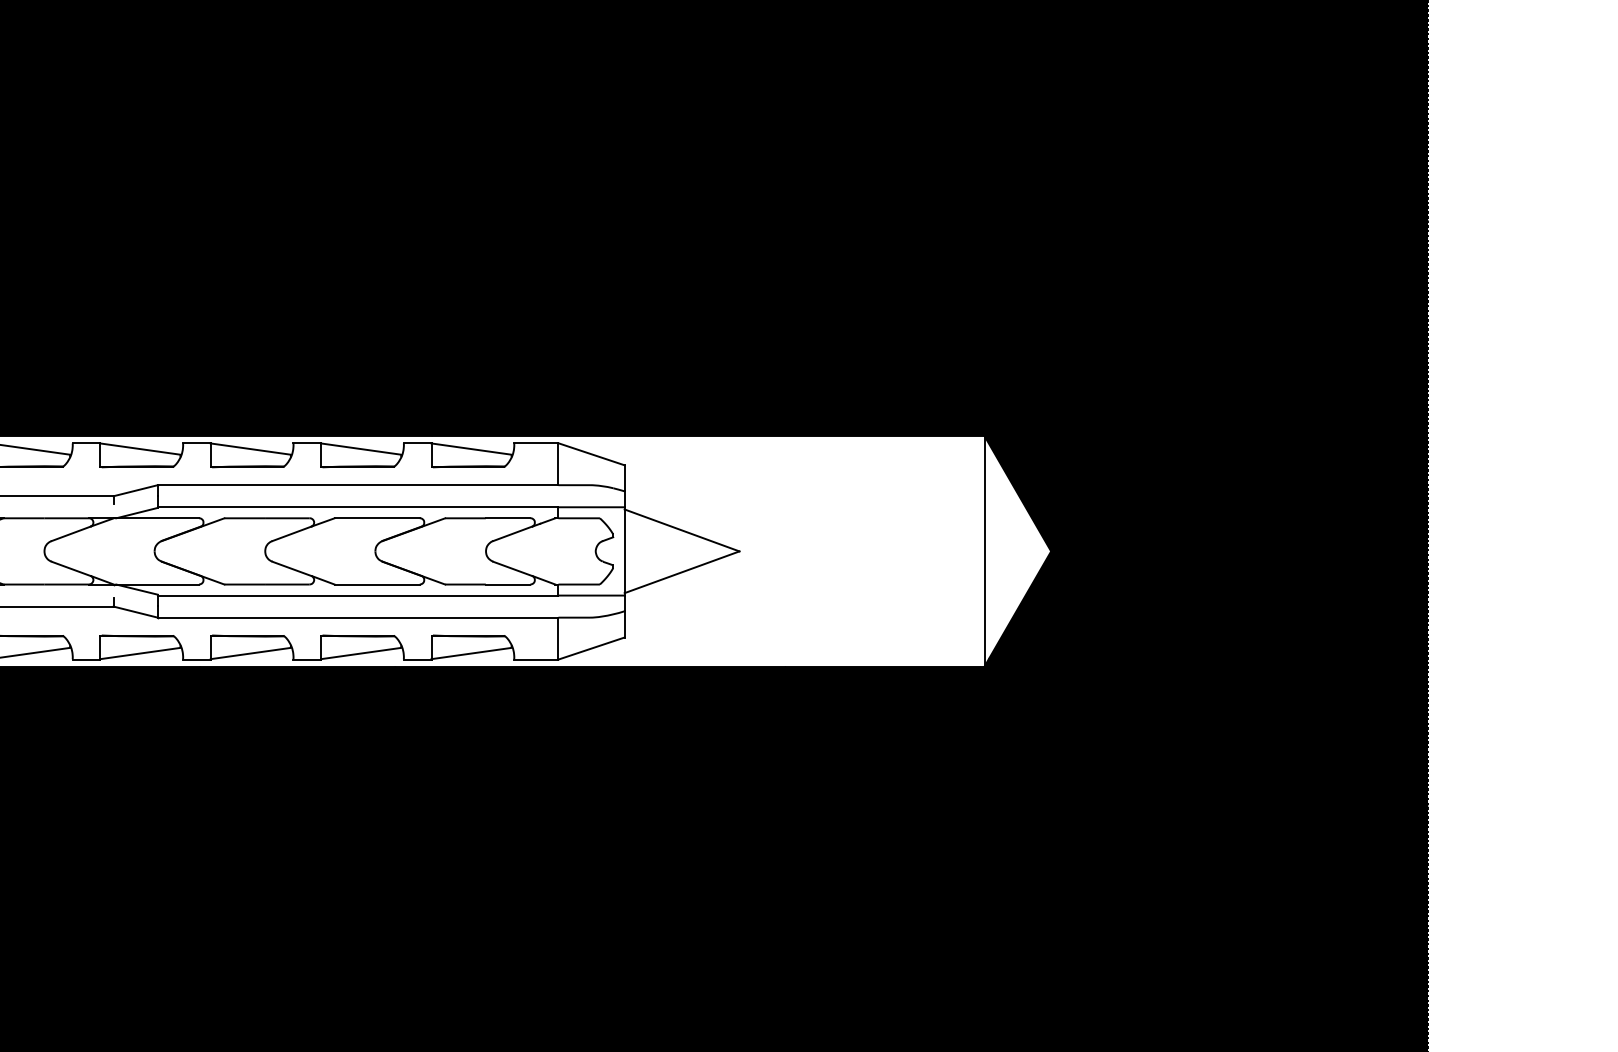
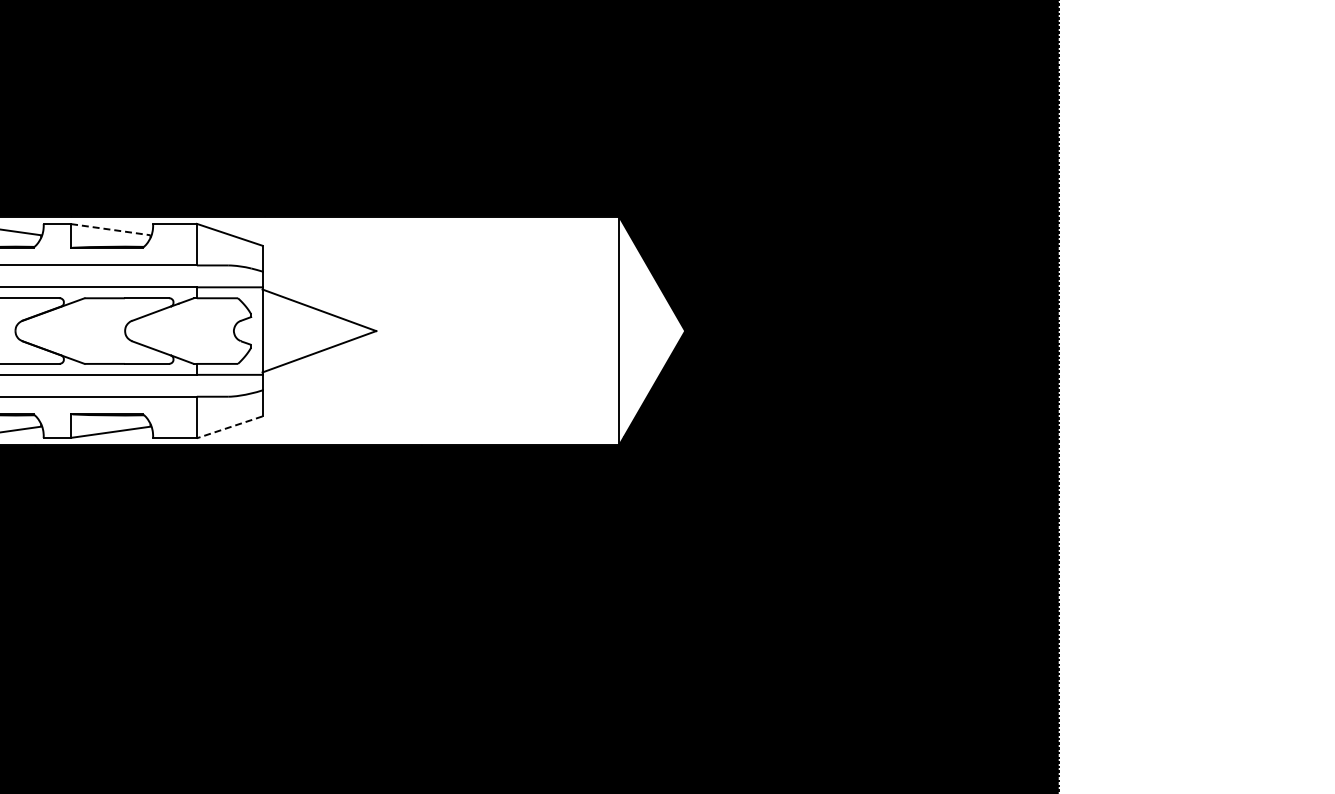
line: (472, 449) -> (111, 230), solid -> dashed
line: (591, 648) -> (229, 427), solid -> dashed

